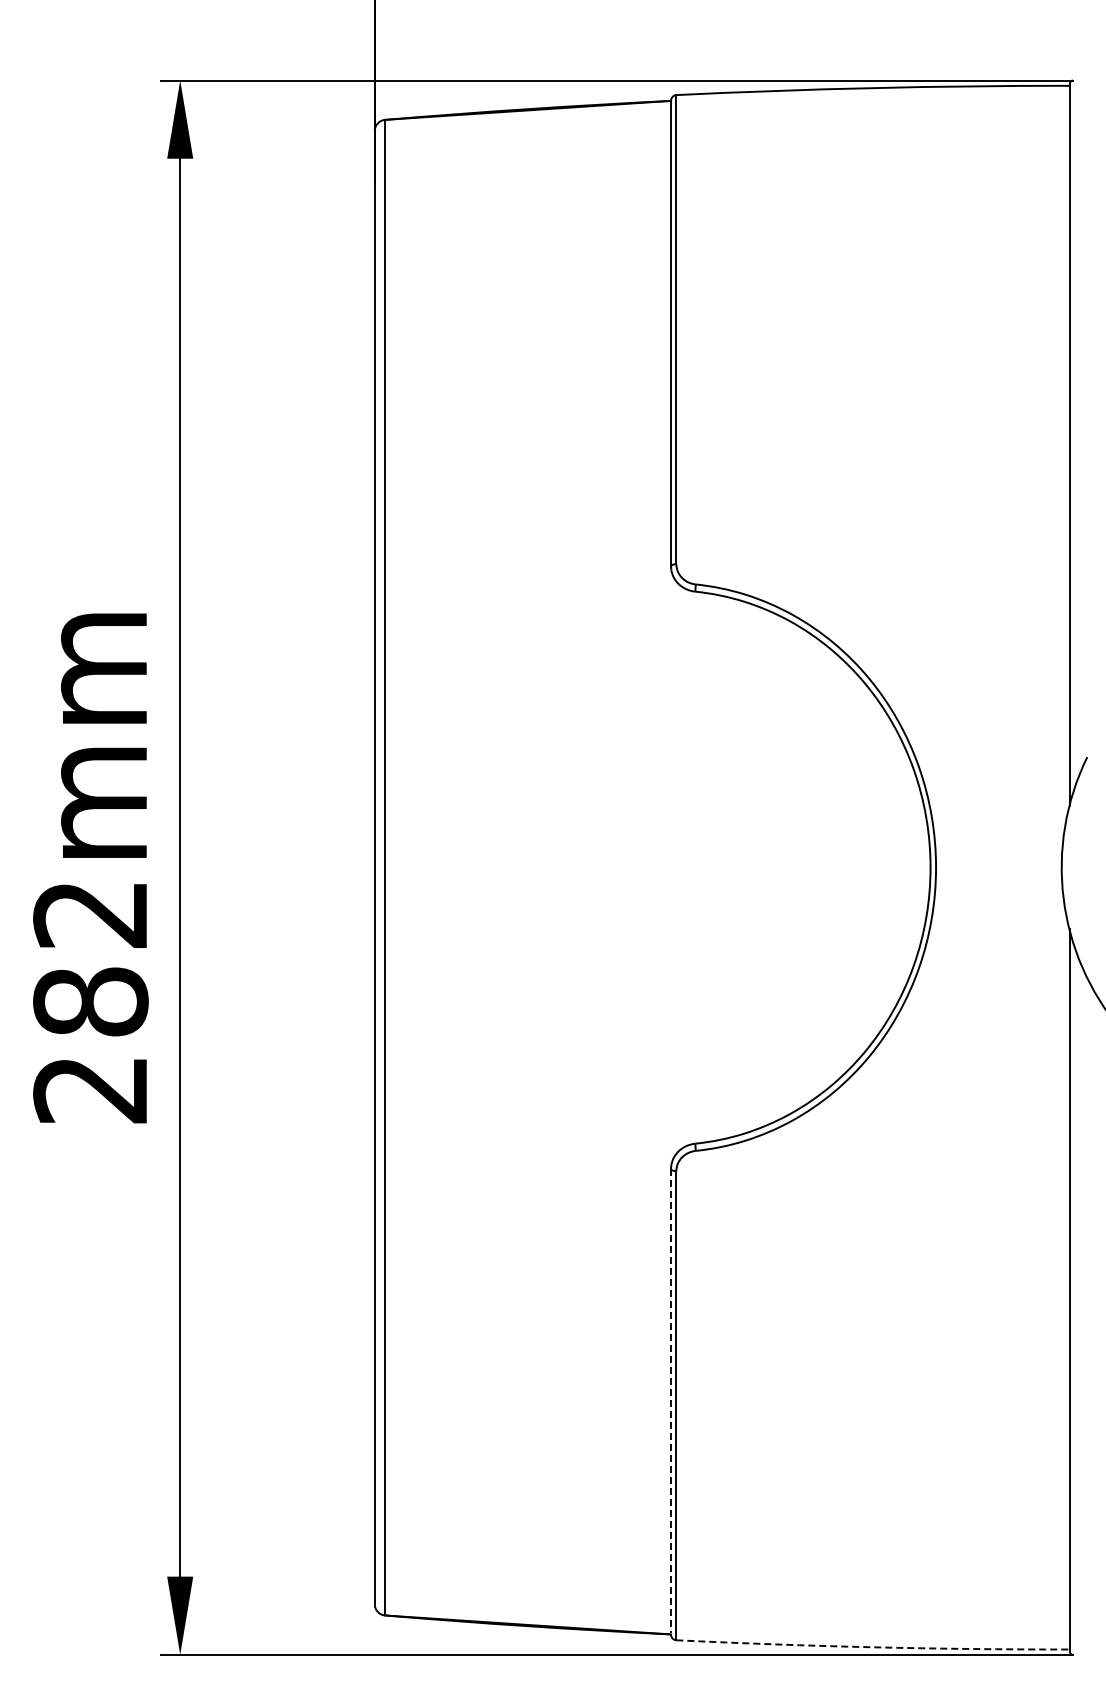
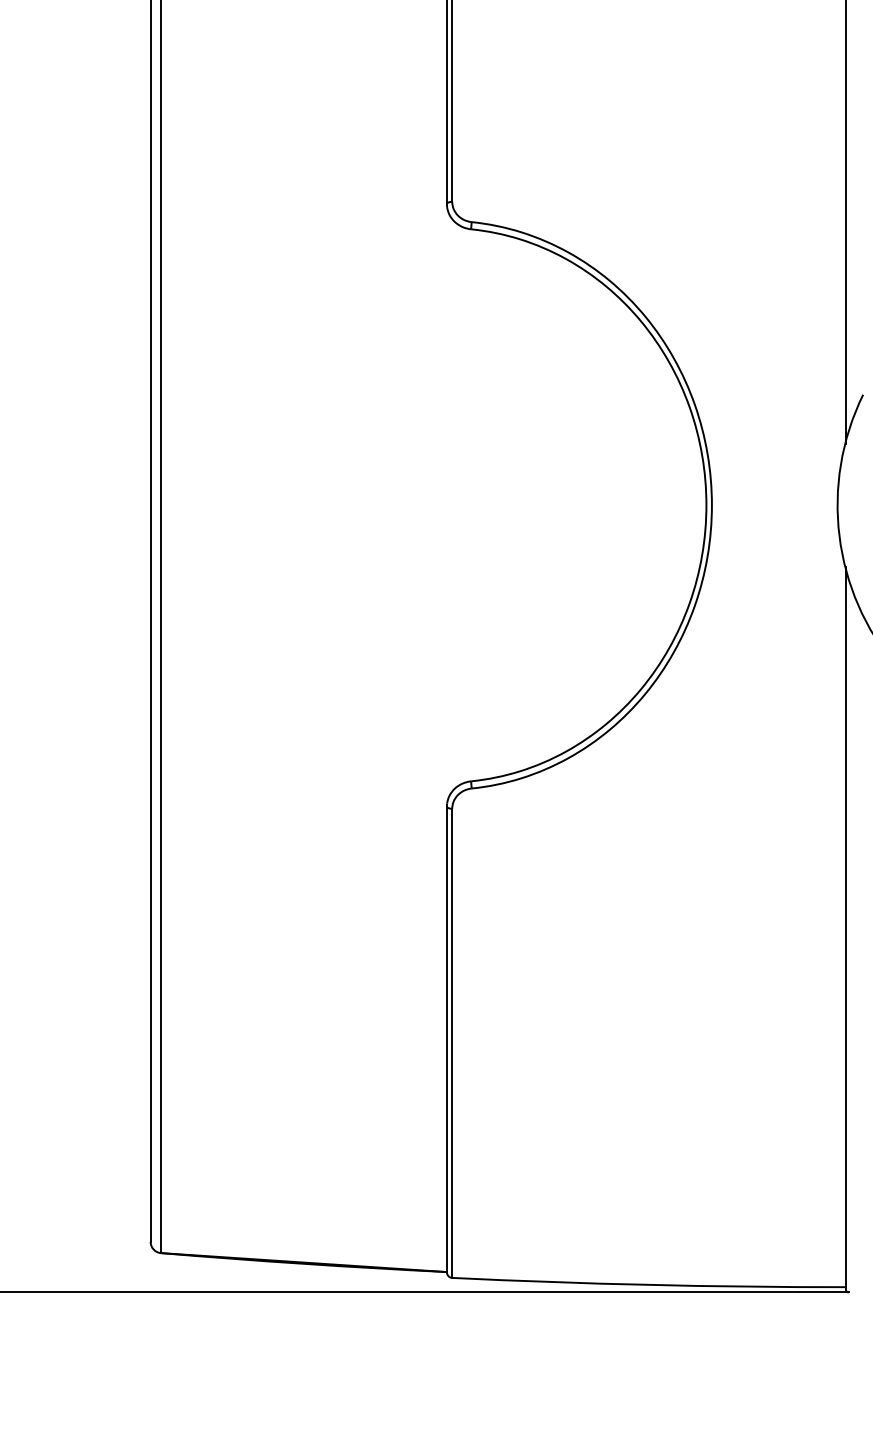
line: (671, 1400) -> (447, 1038), dashed -> solid
arc: (873, 1647) -> (649, 1285), dashed -> solid

